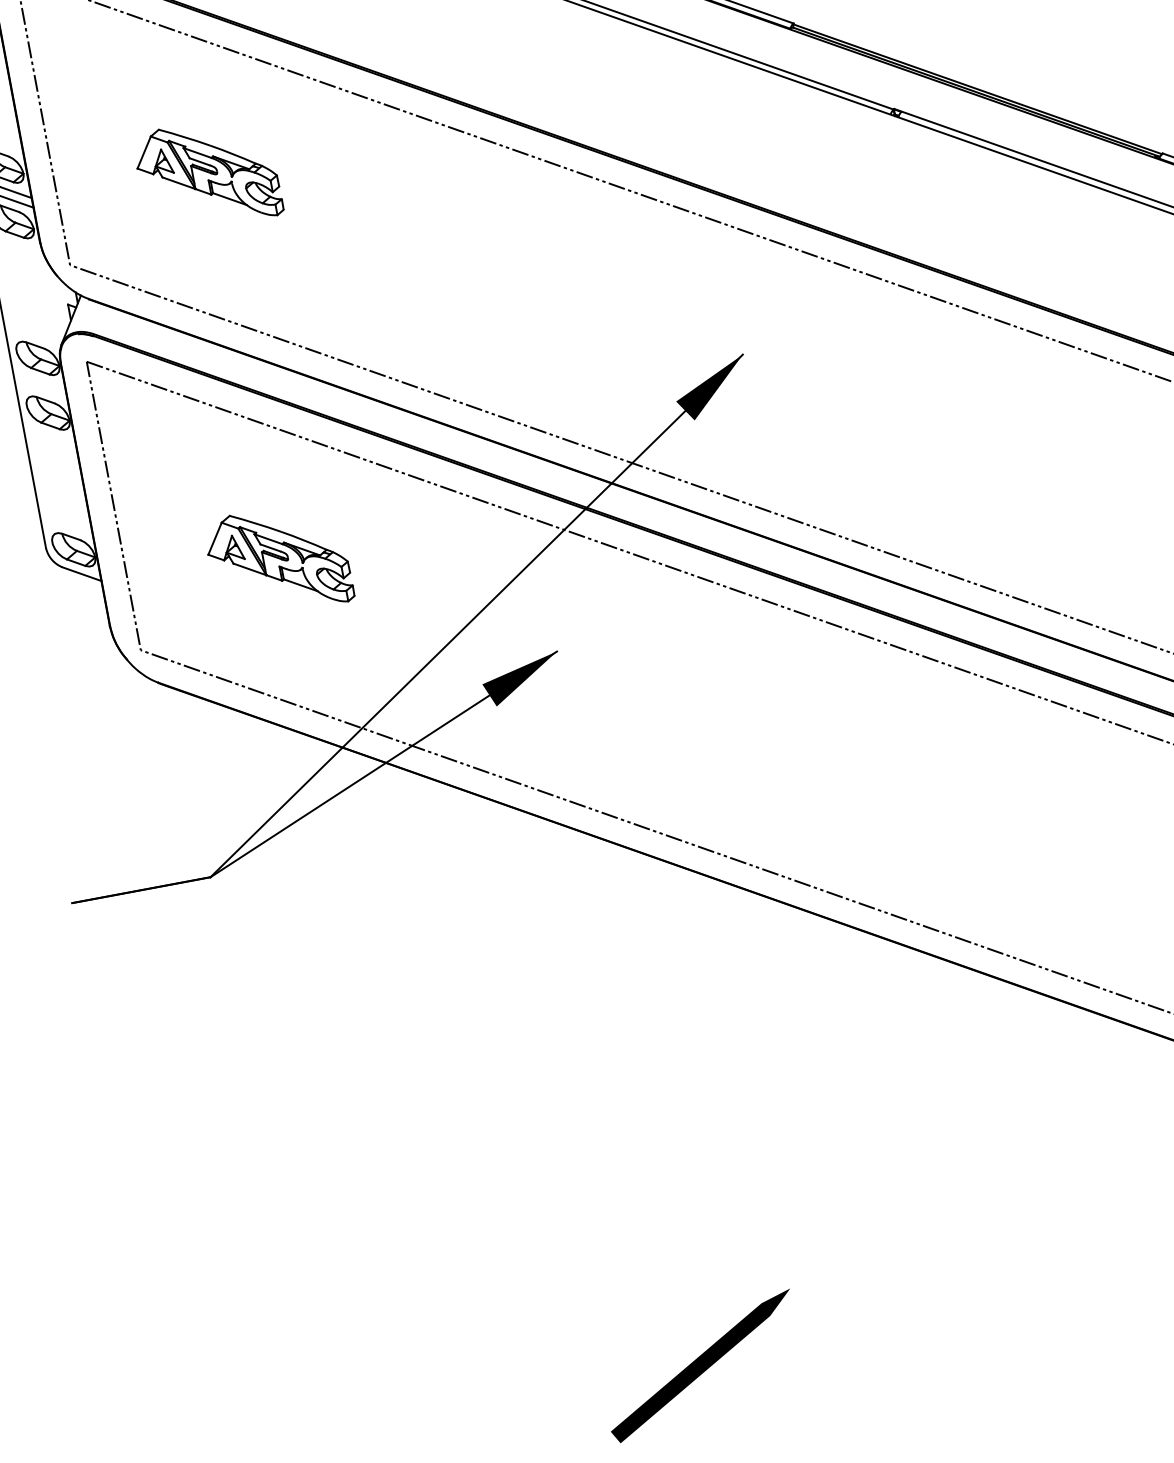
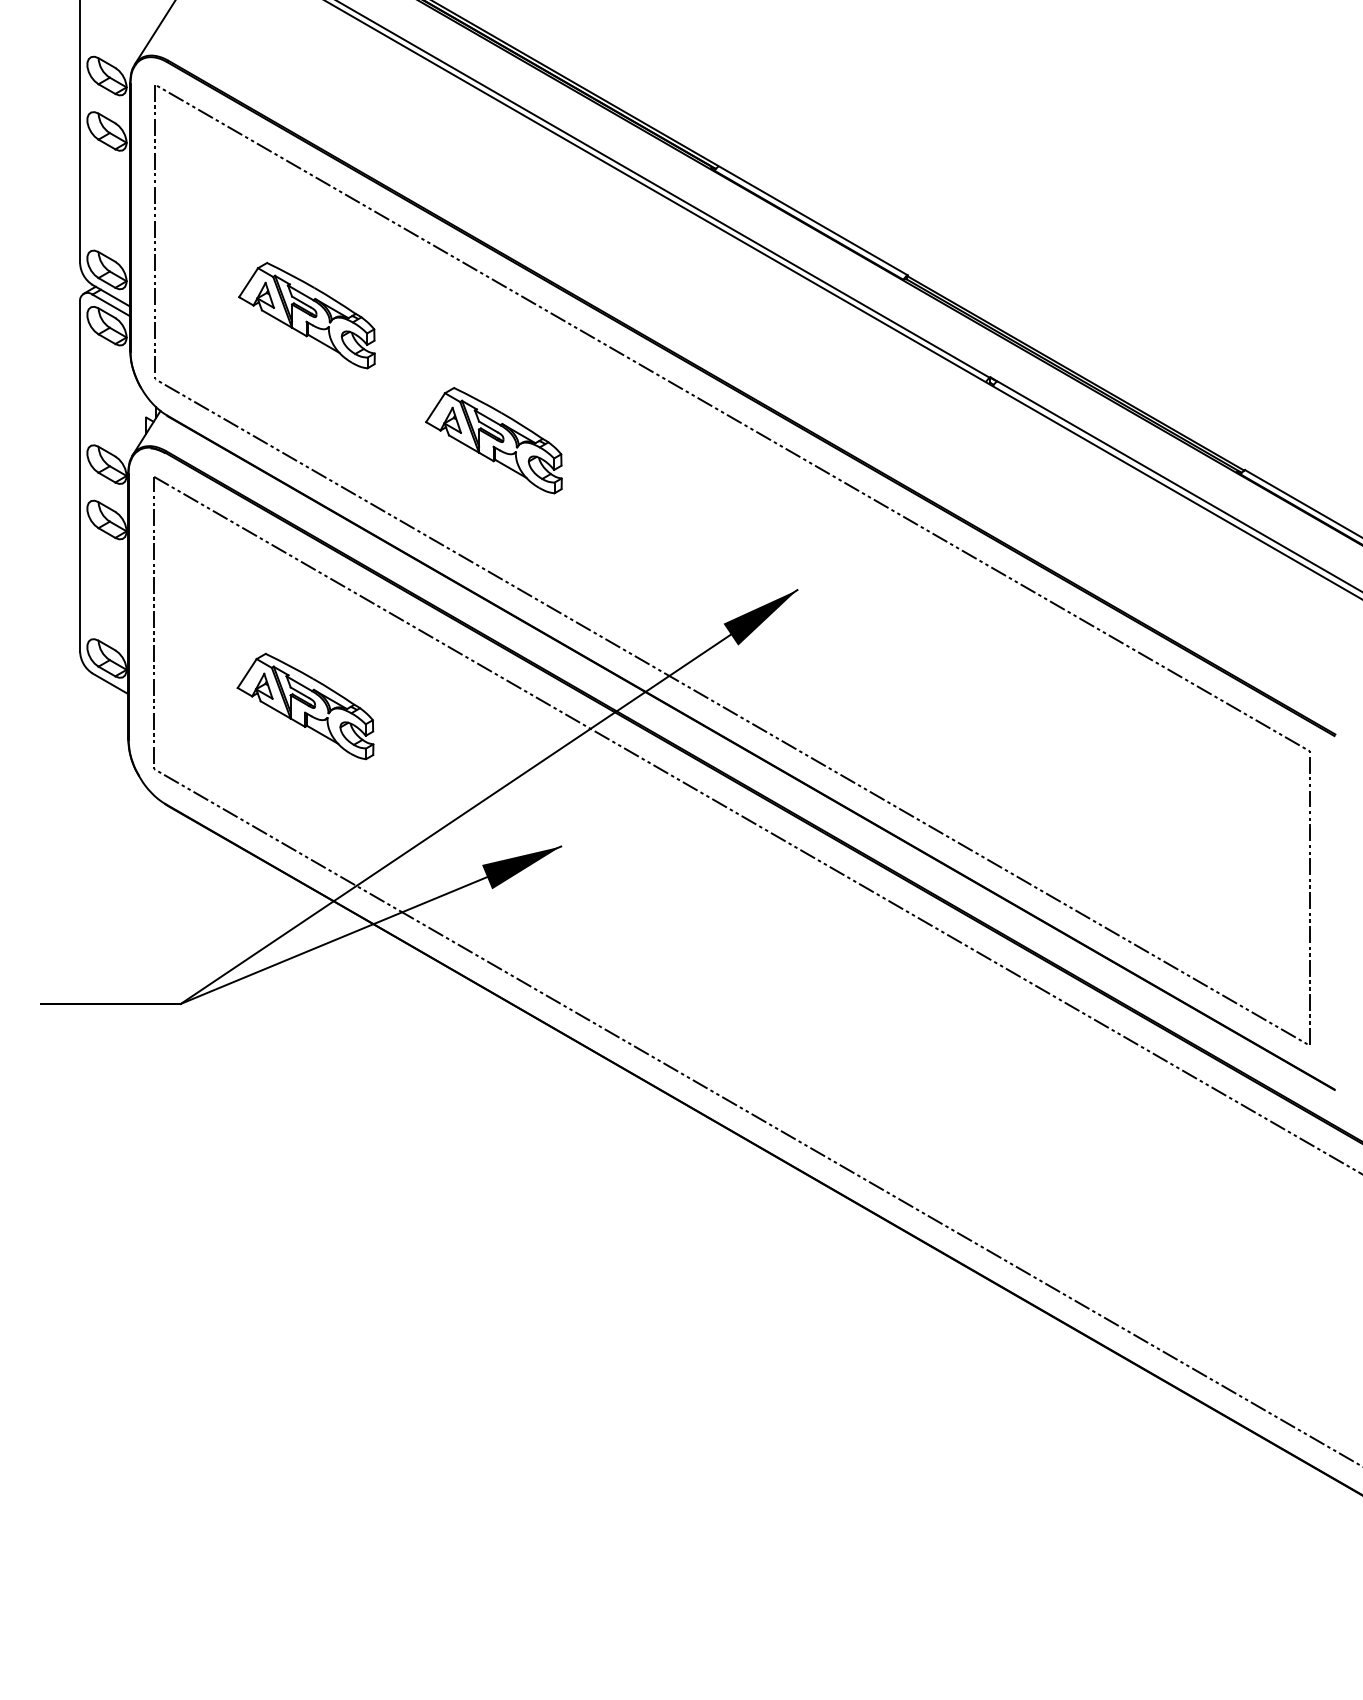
part: (415, 263) -> (493, 440), added
line: (701, 1366) -> (571, 1572), removed

